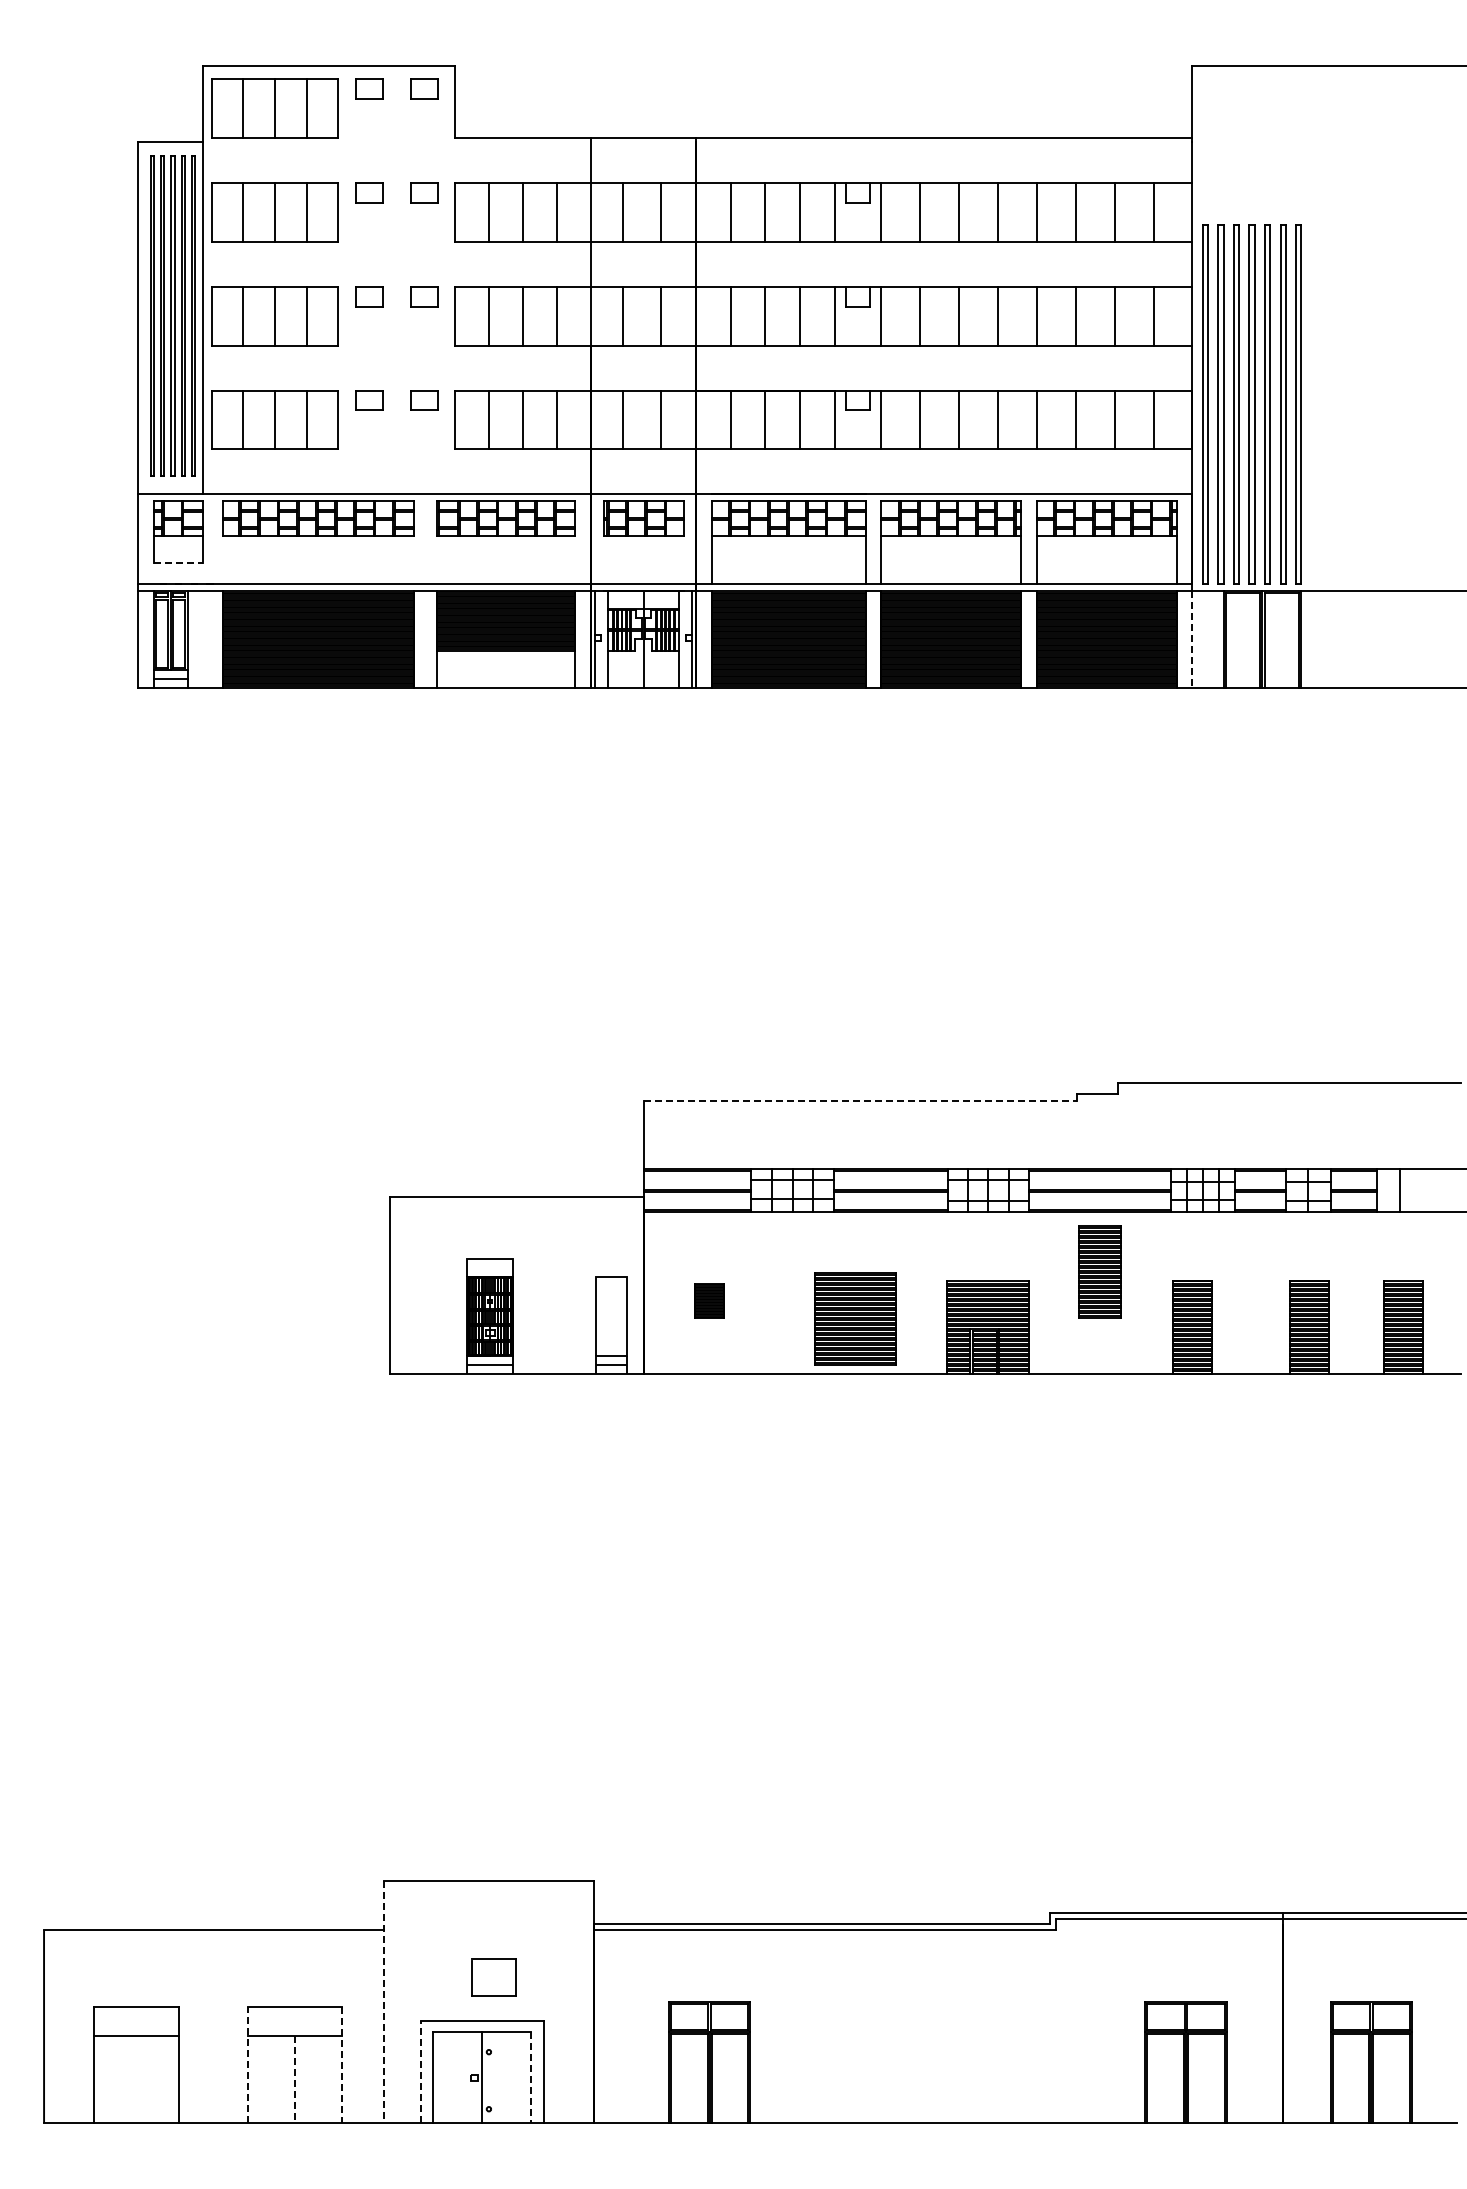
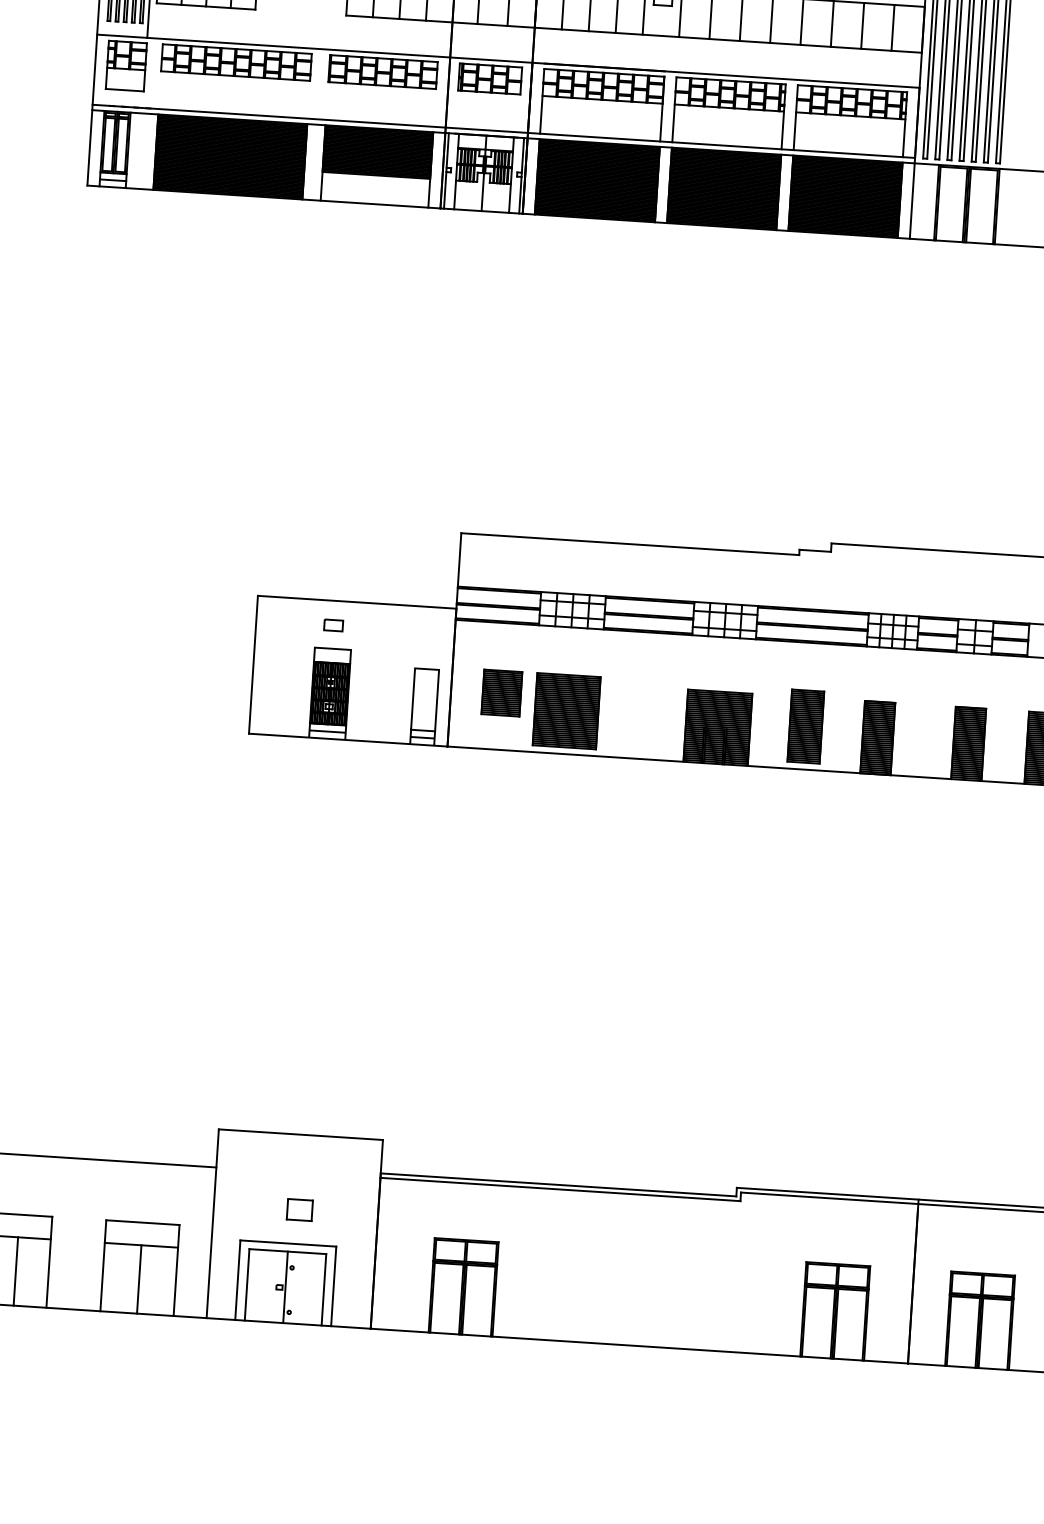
line: (178, 562) -> (125, 89), dashed -> solid
line: (1192, 639) -> (912, 201), dashed -> solid
line: (860, 1100) -> (630, 544), dashed -> solid
part: (488, 1228) -> (333, 625), added
part: (1099, 1271) -> (805, 726), moved
part: (709, 1301) -> (502, 693), size x1.67
part: (855, 1318) -> (566, 710), moved
part: (493, 1977) -> (299, 1209), size x0.71
line: (384, 2002) -> (213, 1223), dashed -> solid
line: (247, 2064) -> (103, 1265), dashed -> solid
line: (341, 2065) -> (176, 1270), dashed -> solid
line: (420, 2072) -> (237, 1280), dashed -> solid
line: (531, 2077) -> (324, 1289), dashed -> solid
line: (136, 2079) -> (15, 1271), added
line: (294, 2079) -> (138, 1279), dashed -> solid

